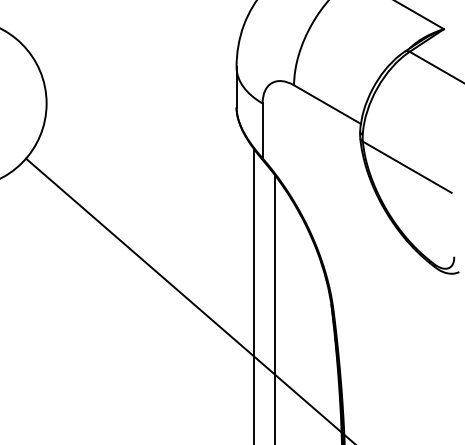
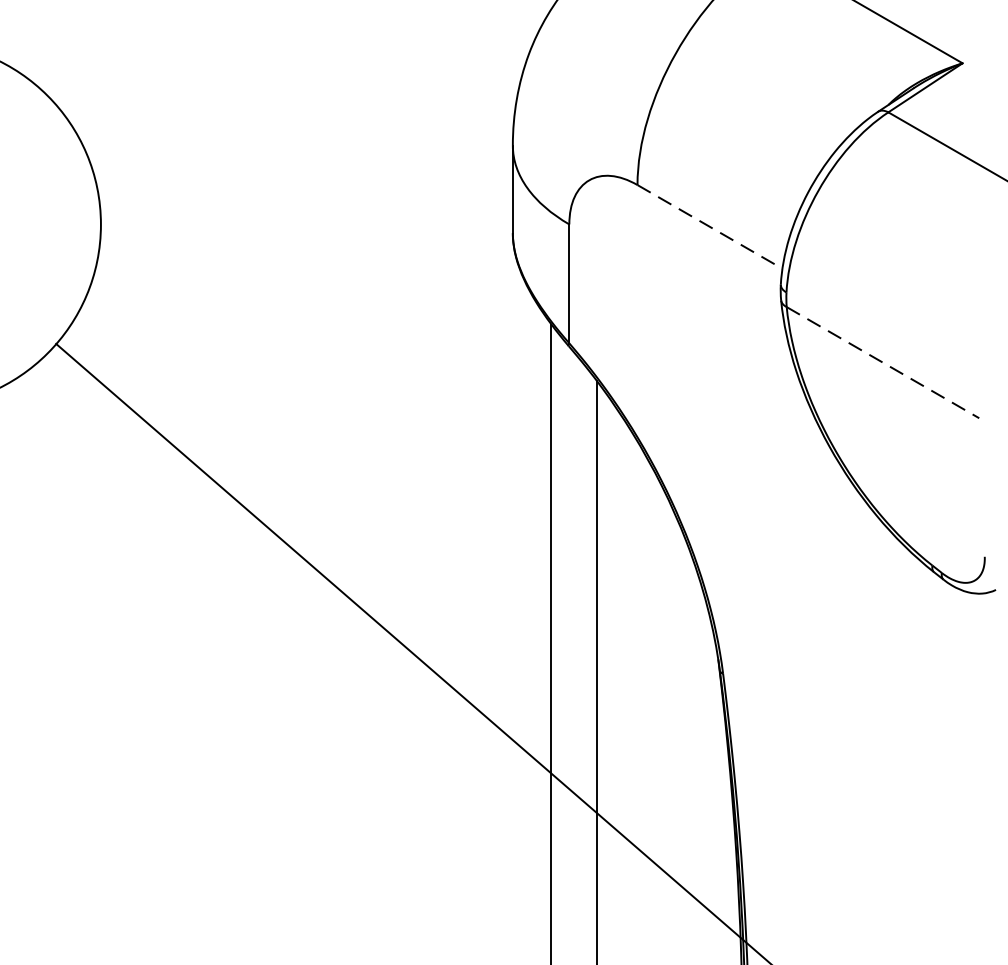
line: (327, 104) -> (709, 226), solid -> dashed
line: (407, 167) -> (883, 363), solid -> dashed

